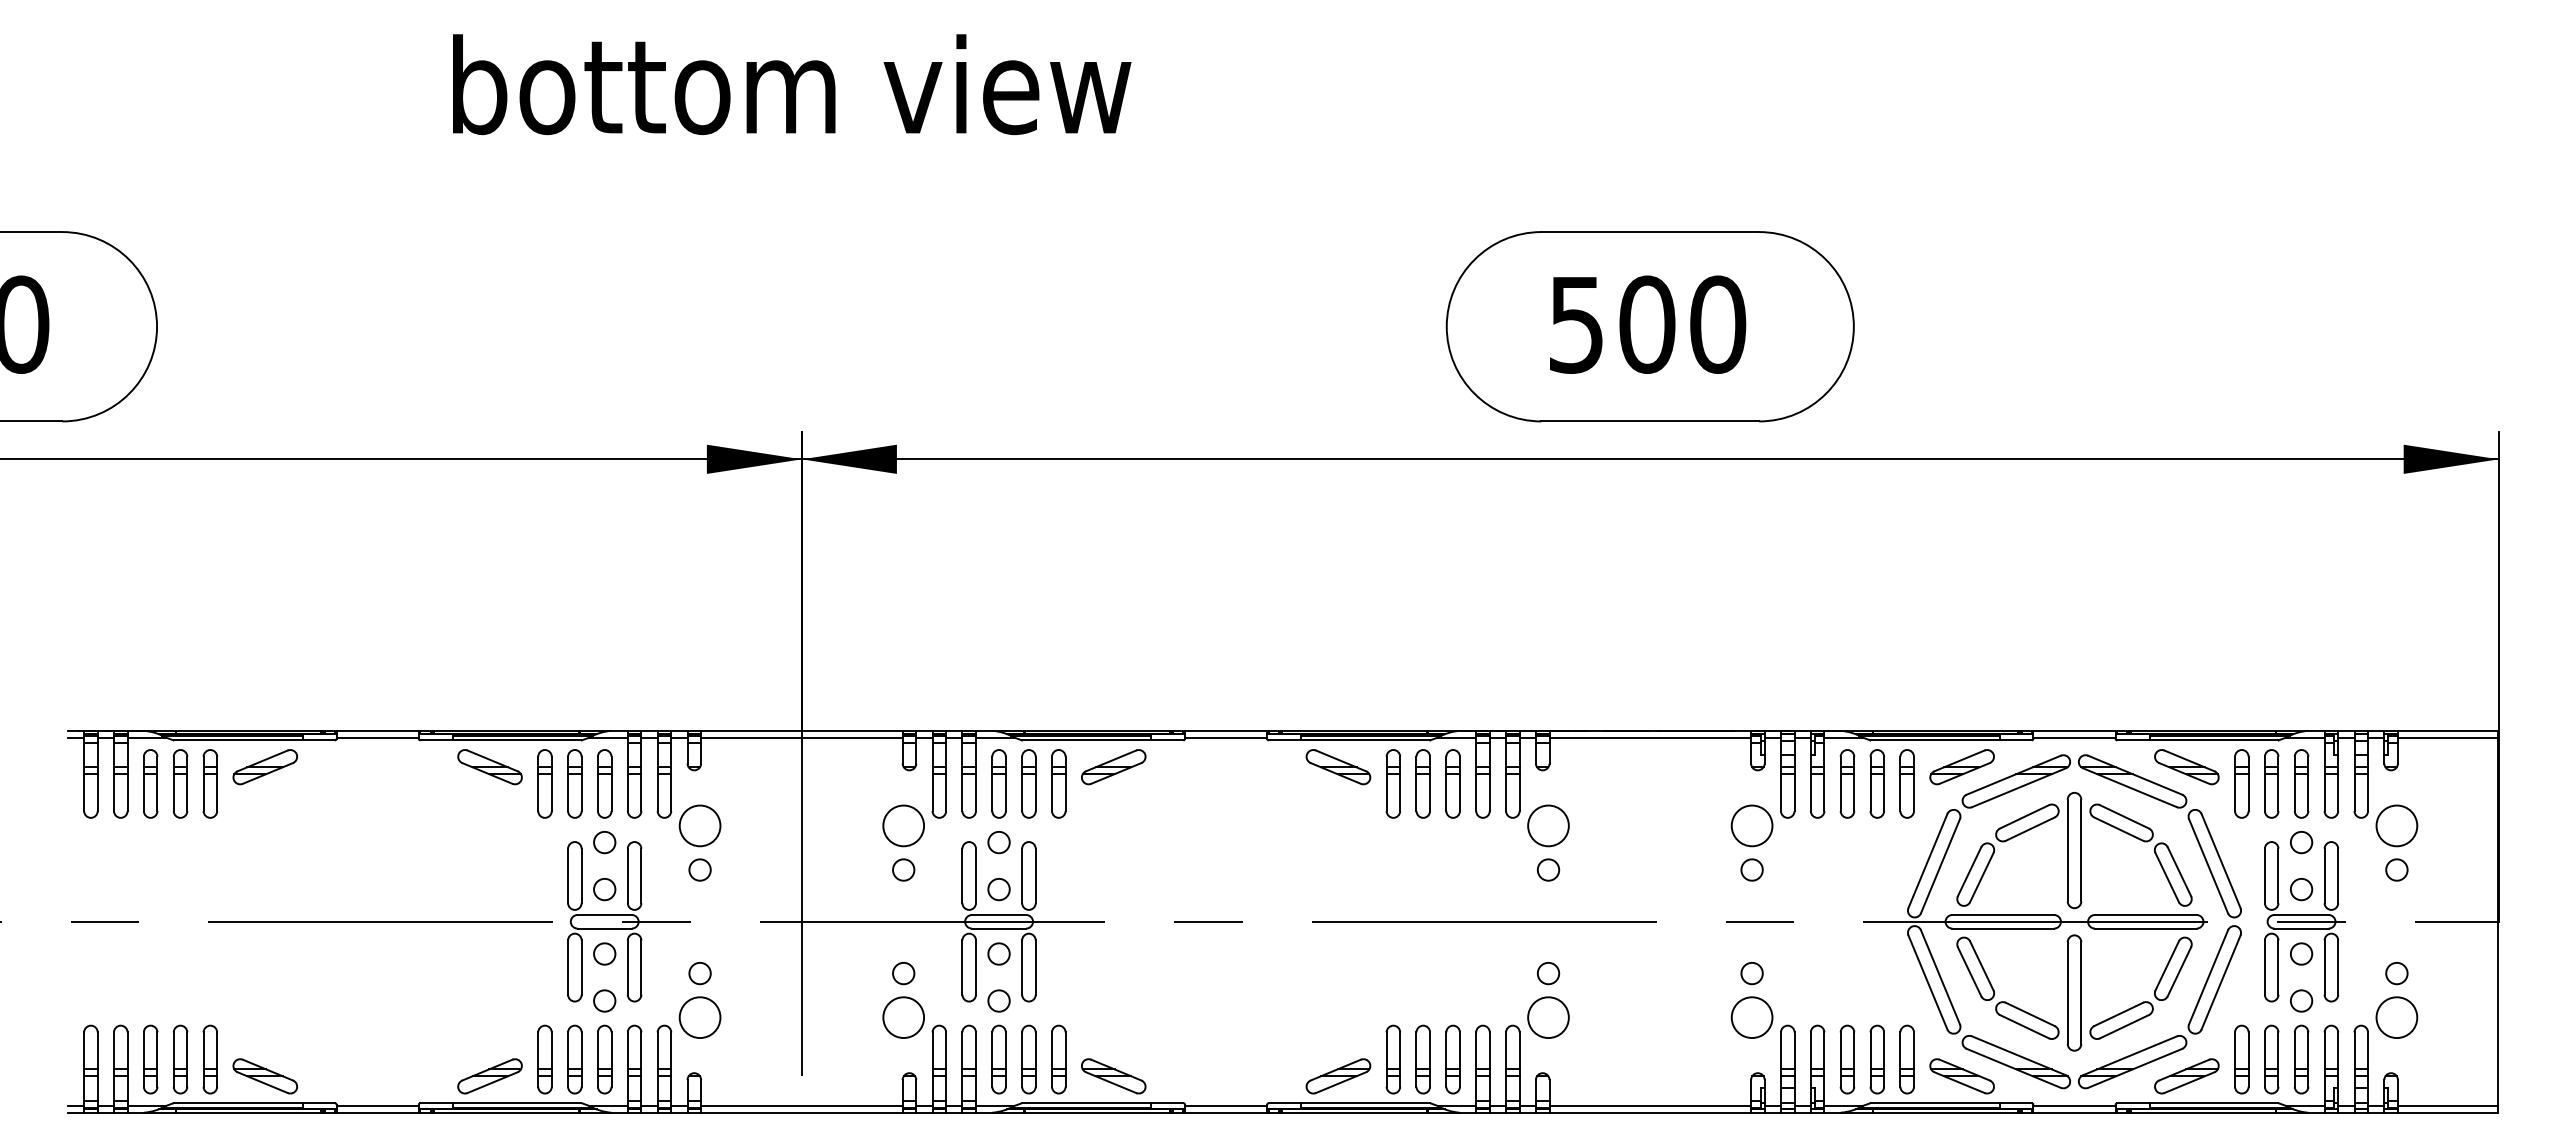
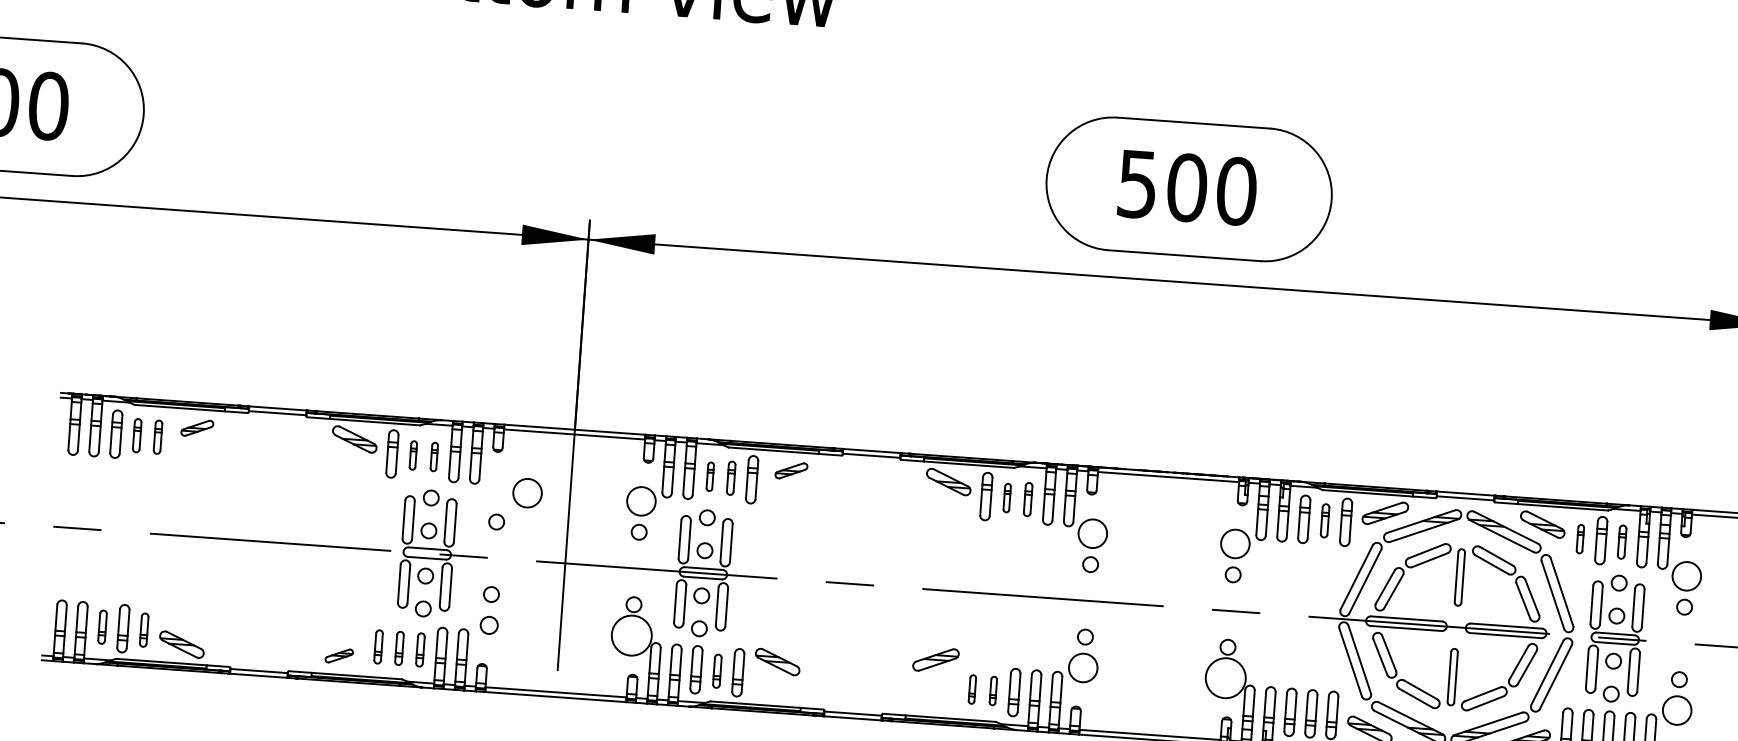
part: (264, 767) -> (196, 428), size x0.7
part: (1113, 767) -> (791, 471), size x0.7
part: (180, 783) -> (137, 435), size x0.7
part: (209, 783) -> (157, 436), size x0.7
part: (574, 783) -> (413, 455), size x0.6
part: (604, 783) -> (434, 456), size x0.6
part: (998, 783) -> (709, 476), size x0.6
part: (1028, 783) -> (730, 477), size x0.7
part: (1422, 783) -> (1006, 497), size x0.6
part: (1452, 783) -> (1027, 499), size x0.7
part: (1876, 783) -> (1324, 520), size x0.7
part: (2241, 783) -> (1580, 538), size x0.6
part: (2301, 783) -> (1622, 541), size x0.7
circle: (699, 825) -> (527, 492), moved
part: (2074, 850) -> (1459, 577), size x0.7
part: (2074, 992) -> (1452, 676), size x0.7
circle: (699, 1017) -> (488, 625), size x0.6
circle: (903, 1017) -> (631, 635), size x1.4
circle: (1751, 1017) -> (1225, 678), size x1.4
part: (150, 1059) -> (102, 627), size x0.7
part: (209, 1059) -> (143, 630), size x0.7
part: (544, 1059) -> (378, 646), size x0.7
part: (574, 1059) -> (399, 648), size x0.7
part: (604, 1059) -> (420, 649), size x0.7
part: (1028, 1059) -> (717, 671), size x0.7
part: (1392, 1059) -> (971, 689), size x0.6
part: (1422, 1059) -> (992, 690), size x0.6
part: (489, 1076) -> (338, 656), size x0.6
part: (1113, 1076) -> (777, 662), moved
part: (1338, 1076) -> (936, 660), moved

